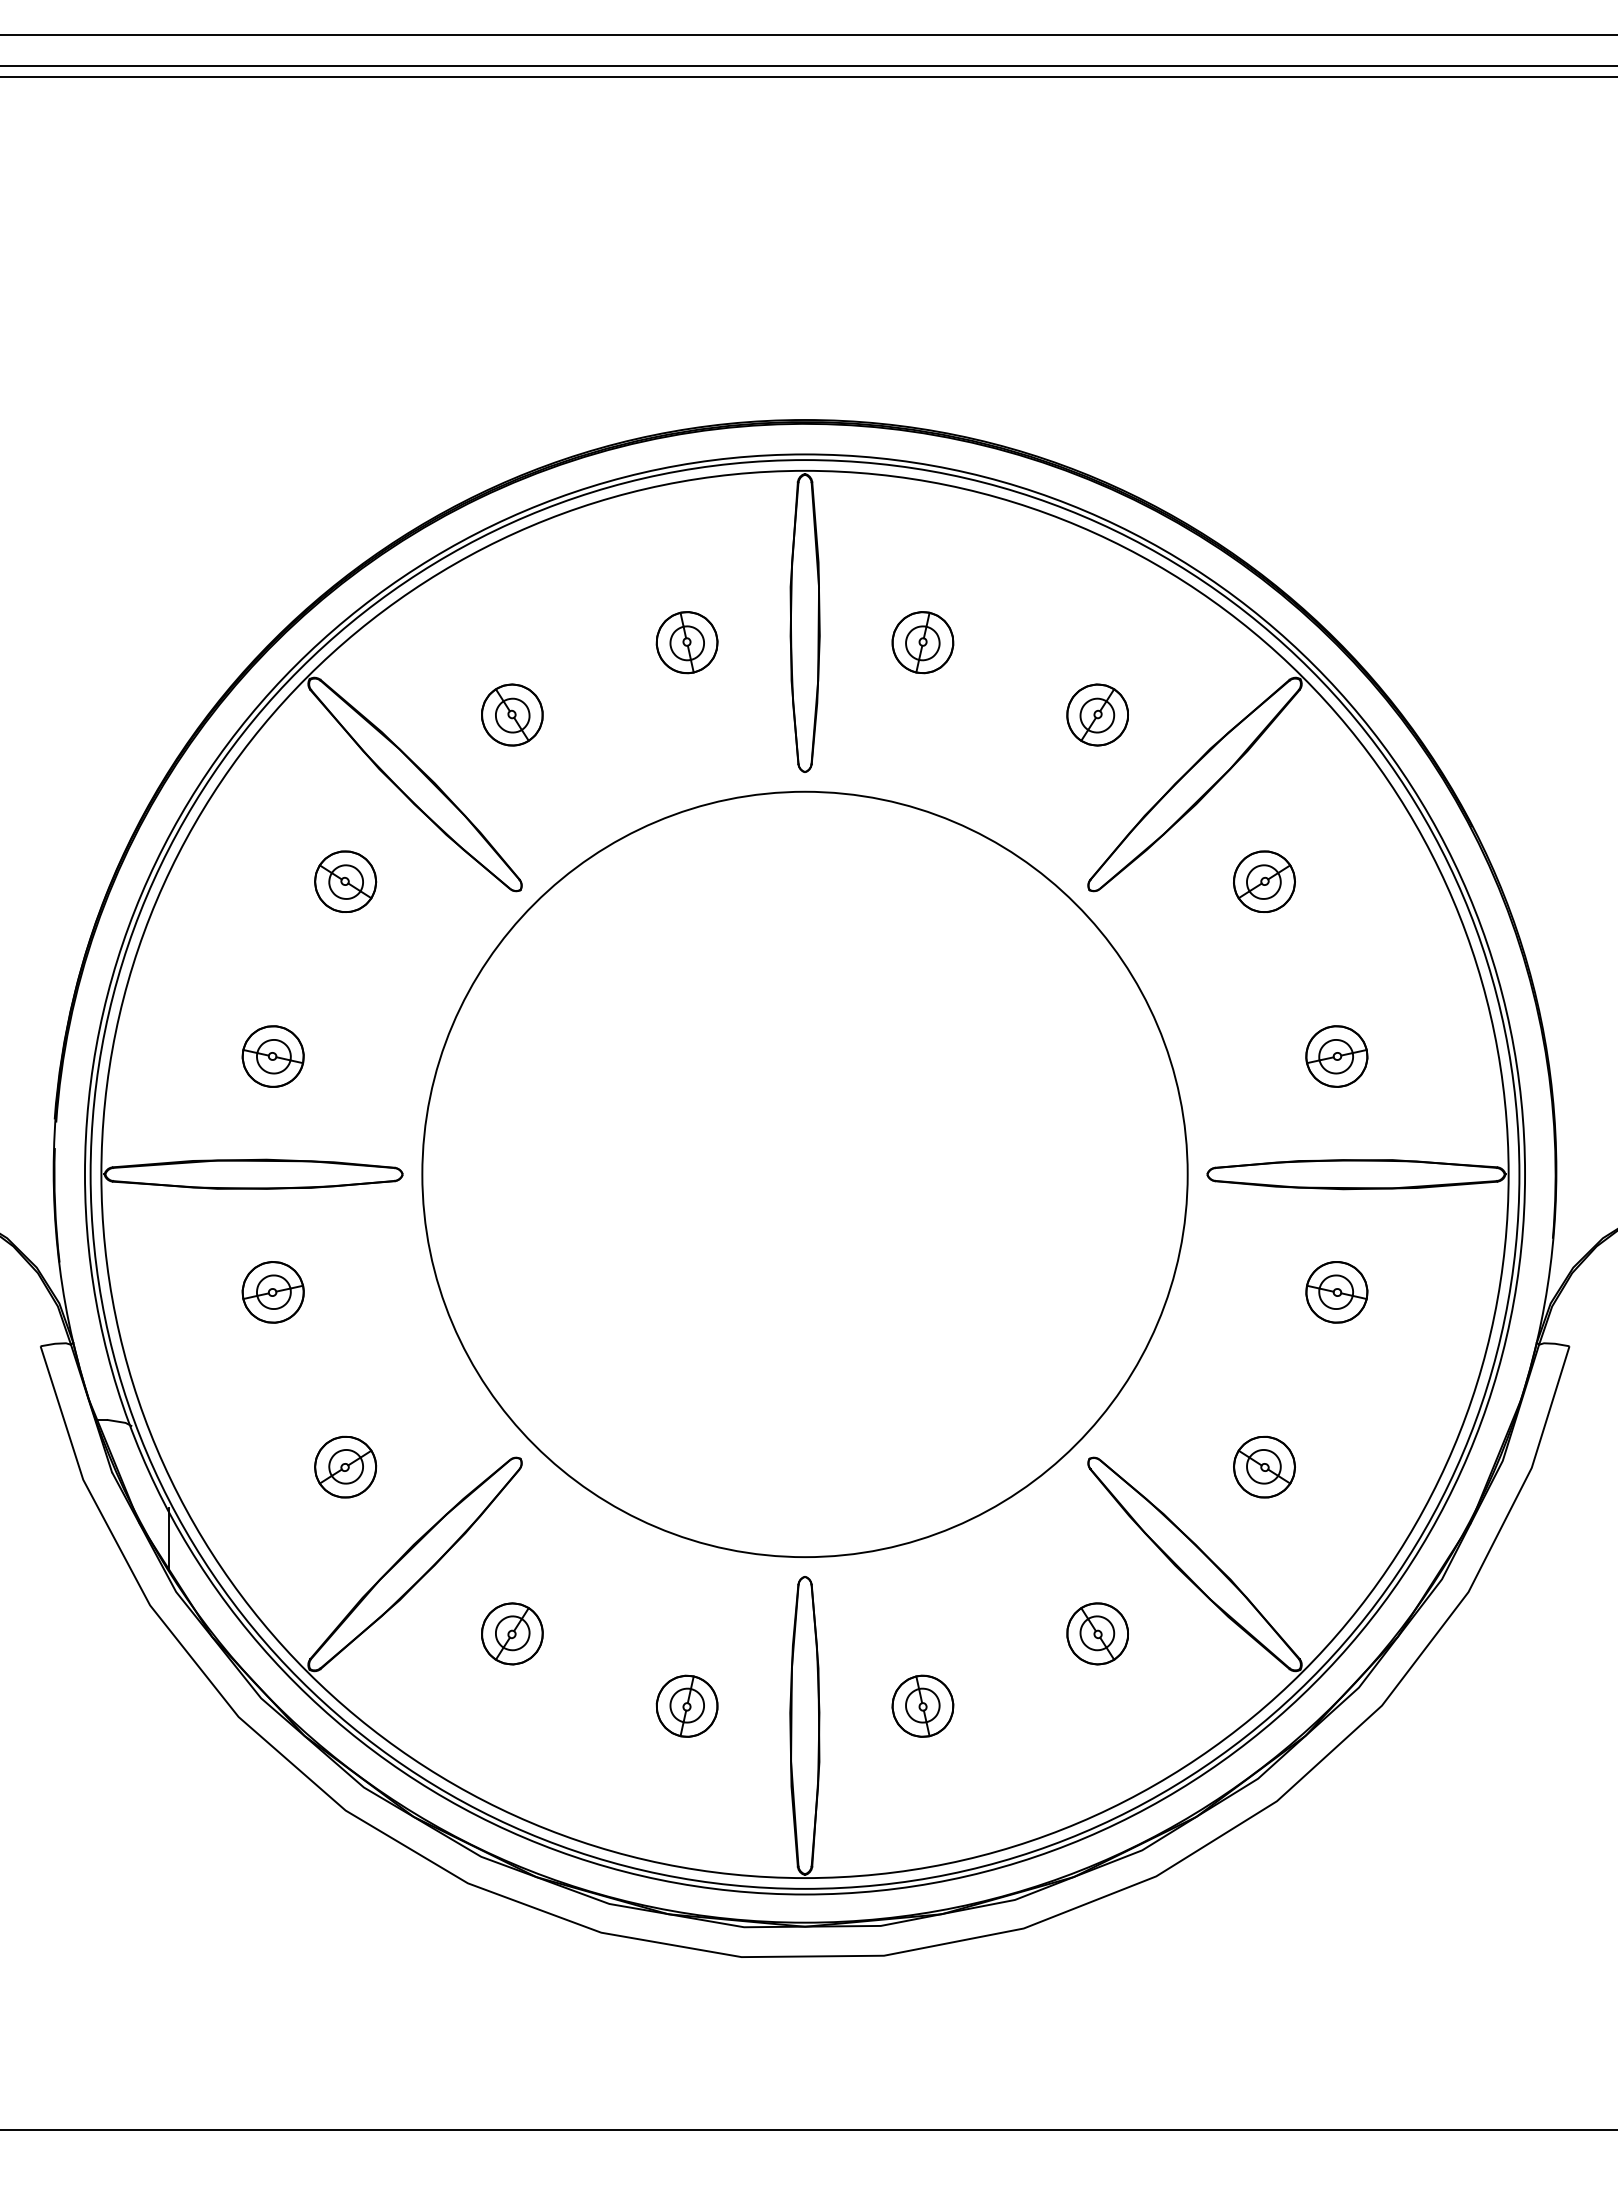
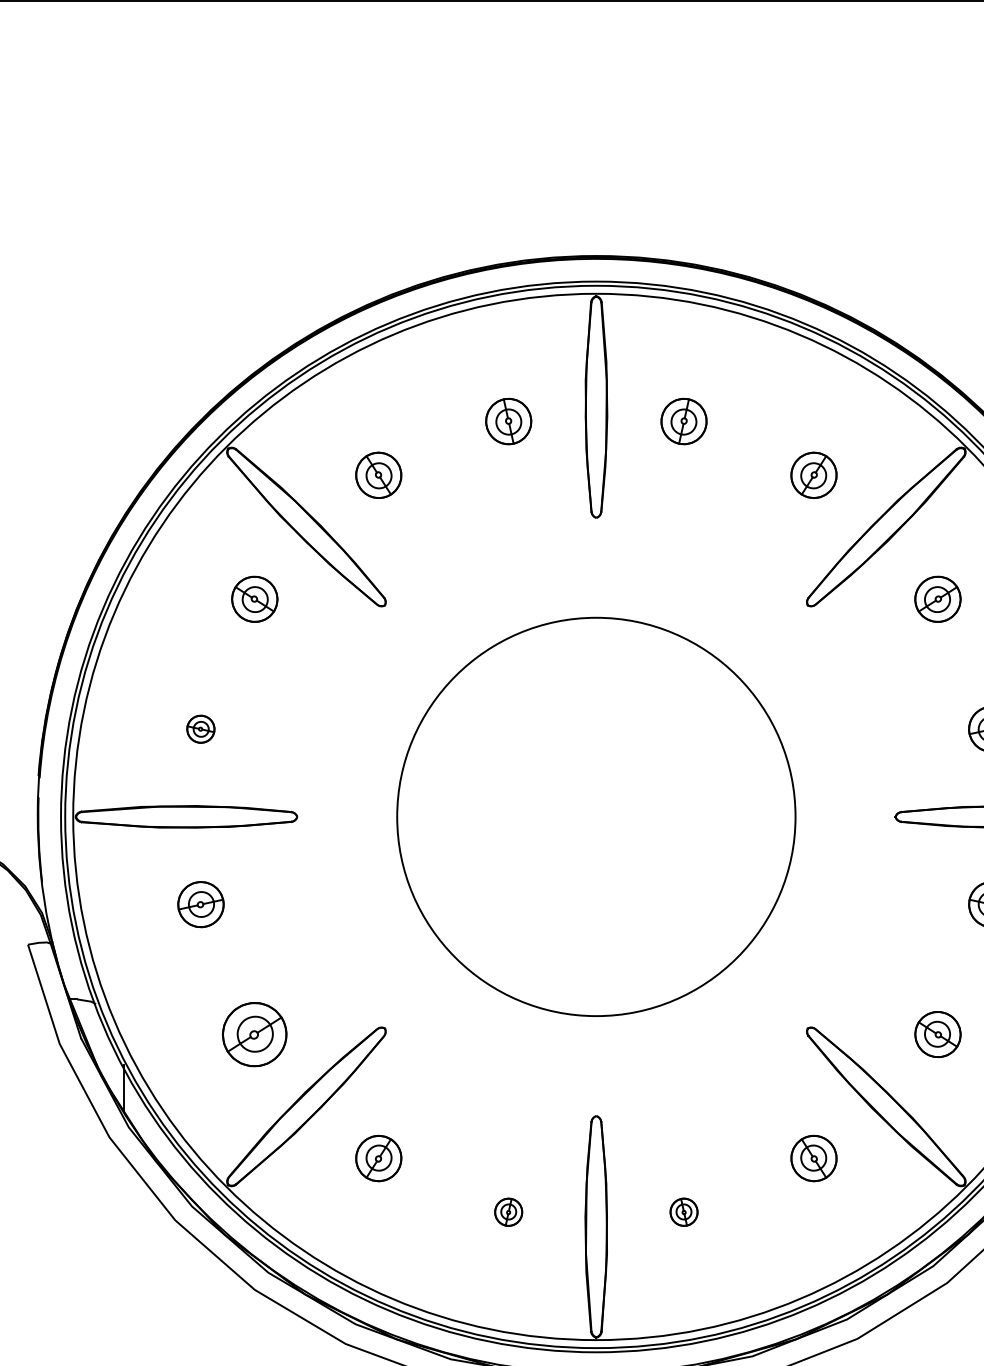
part: (272, 1056) -> (200, 729), size x0.6
circle: (804, 1174) -> (595, 816), size x0.7
part: (345, 1466) -> (254, 1034), size x1.4
part: (686, 1705) -> (508, 1211), size x0.6
part: (922, 1705) -> (683, 1211), size x0.6

